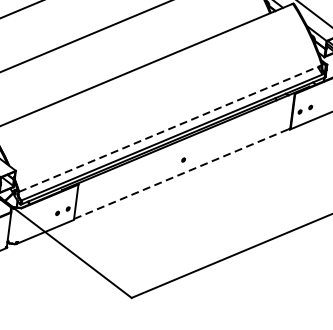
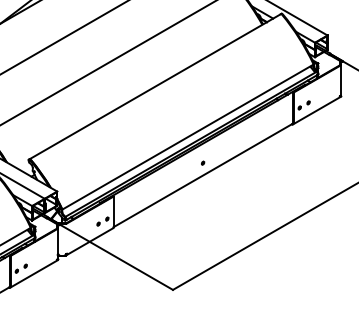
line: (171, 128) -> (188, 136), dashed -> solid
line: (182, 173) -> (203, 175), dashed -> solid

